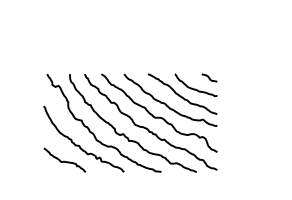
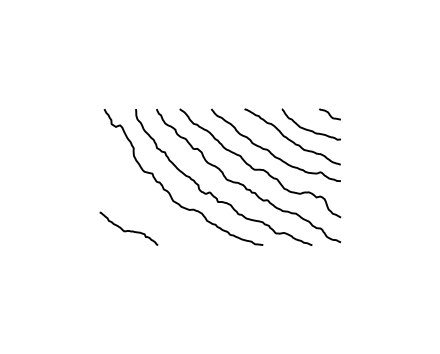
curve: (78, 144) -> (148, 207), removed

